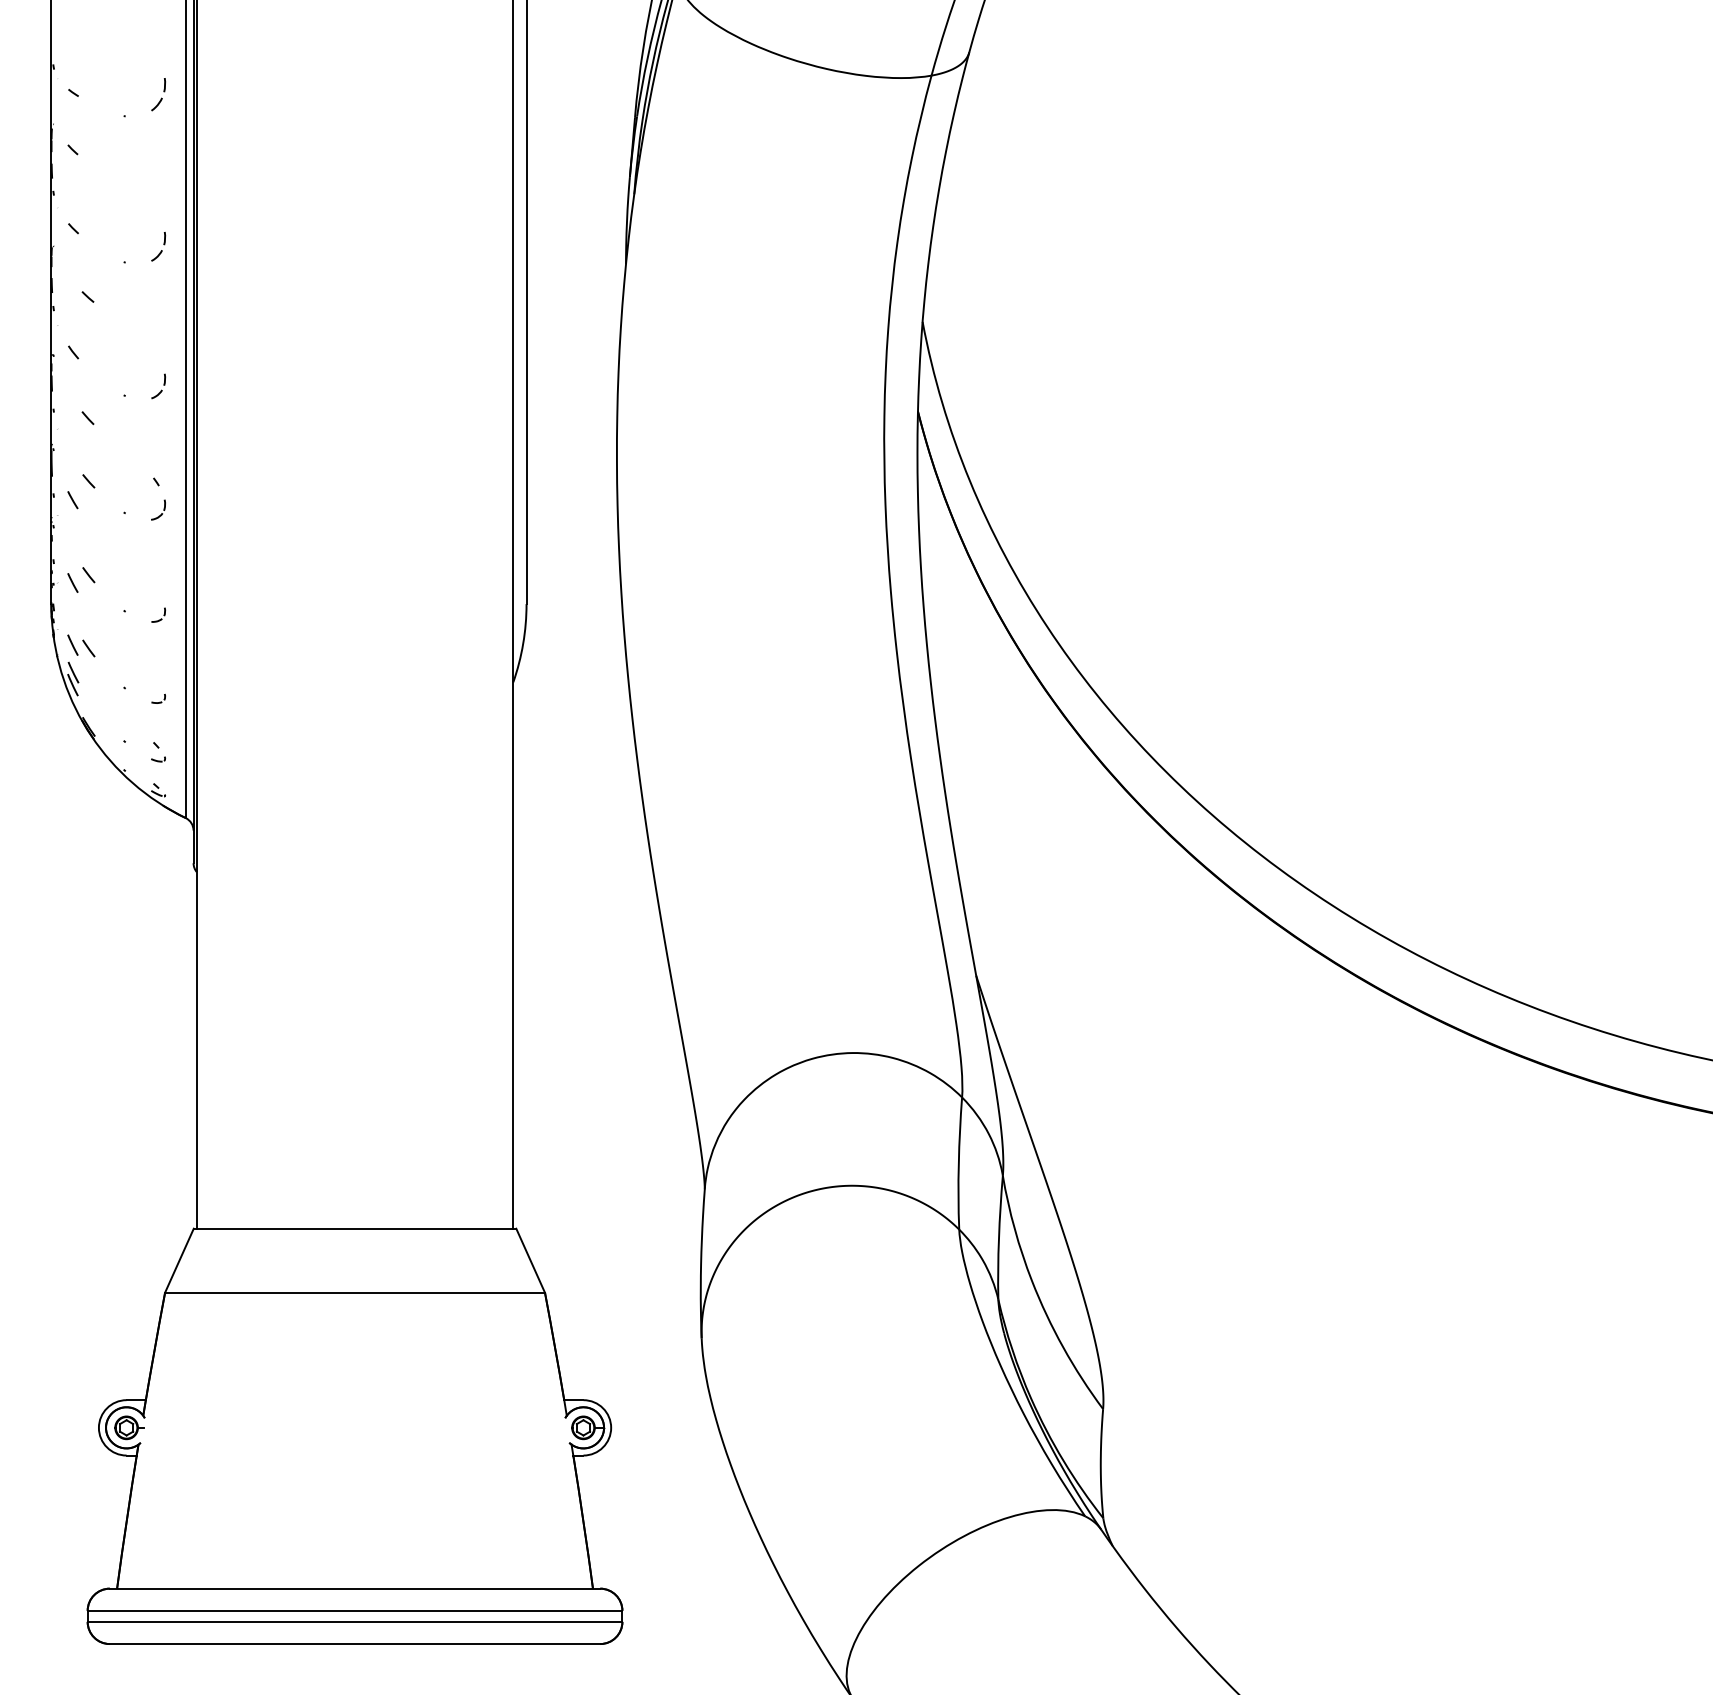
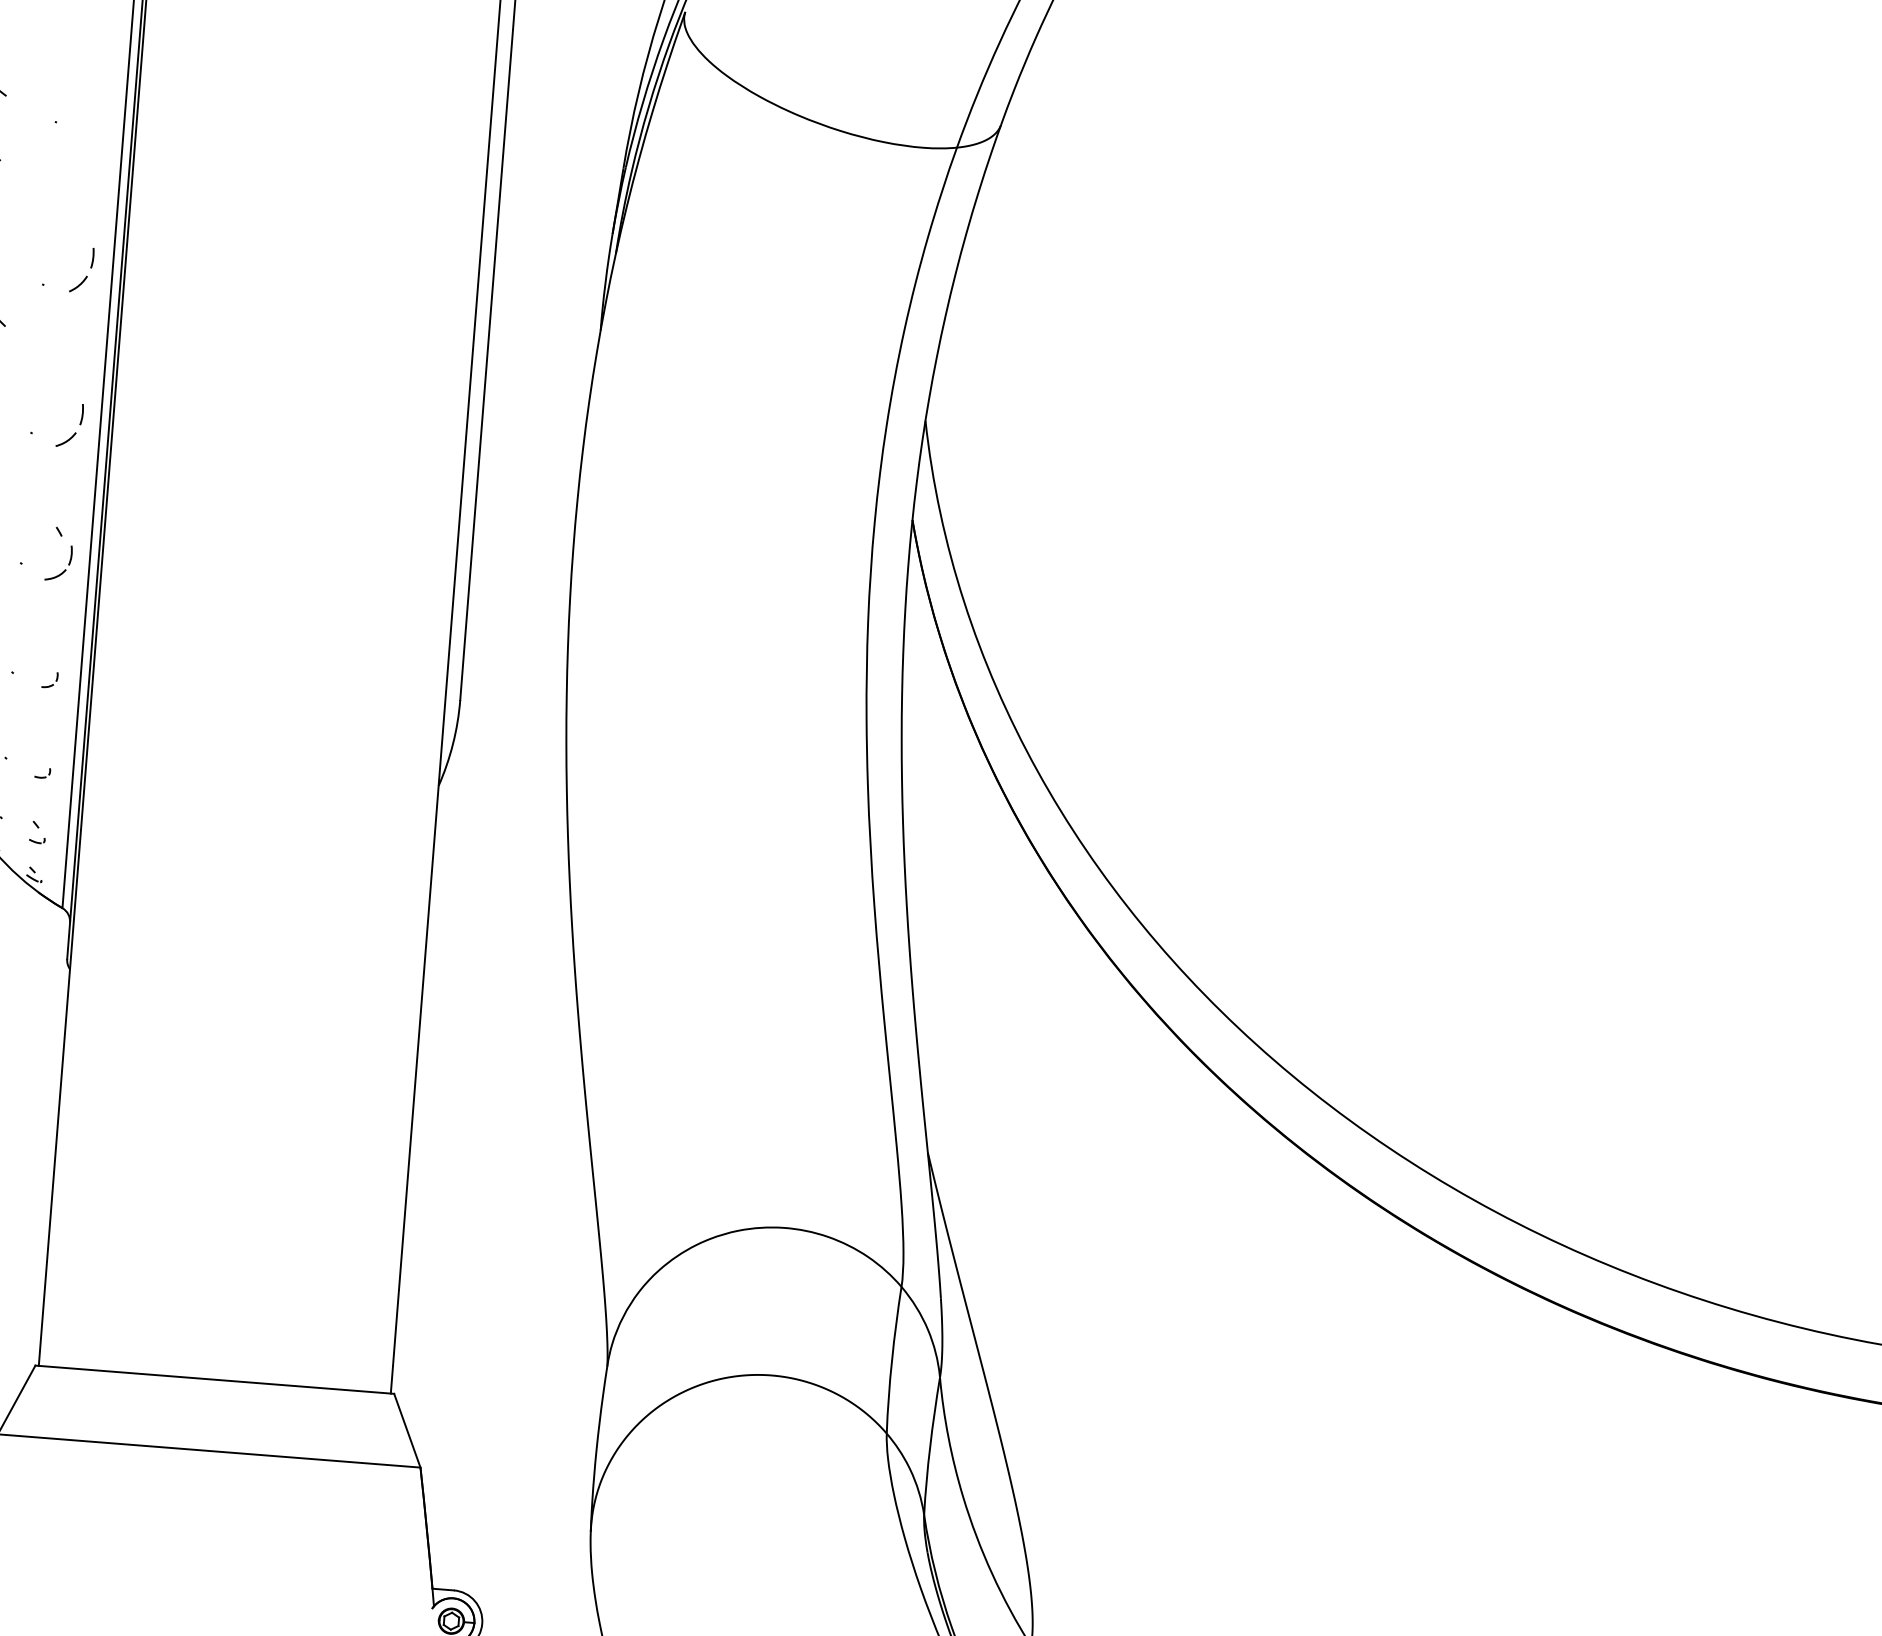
part: (158, 94) -> (95, 100), removed
part: (158, 246) -> (82, 270), size x1.4
part: (158, 386) -> (69, 425), size x1.6
part: (158, 509) -> (59, 562), size x1.6

